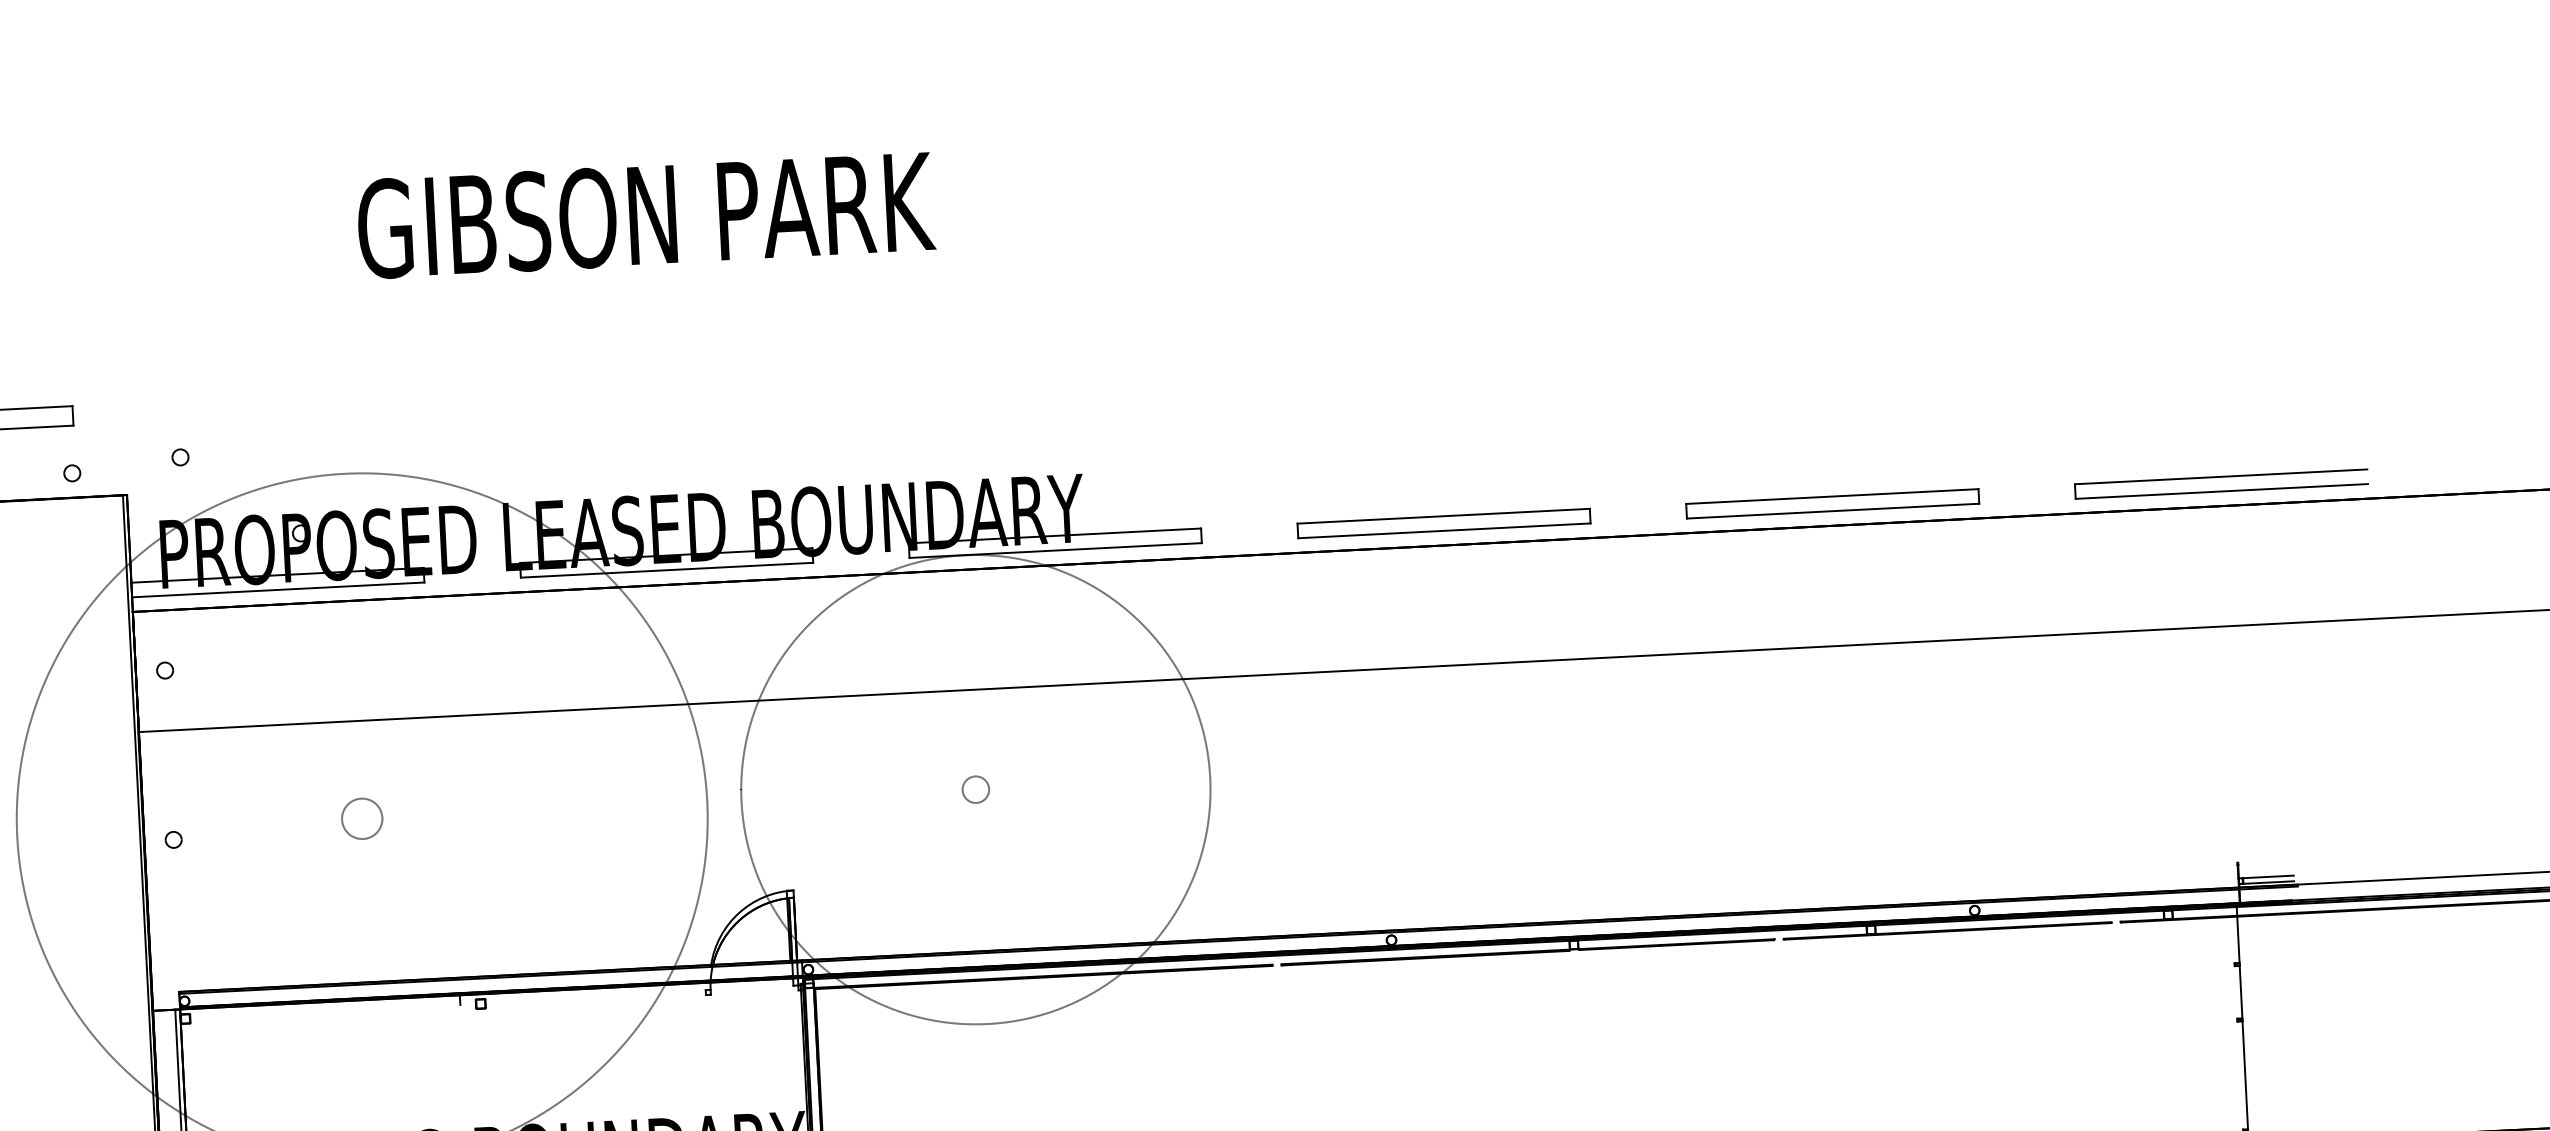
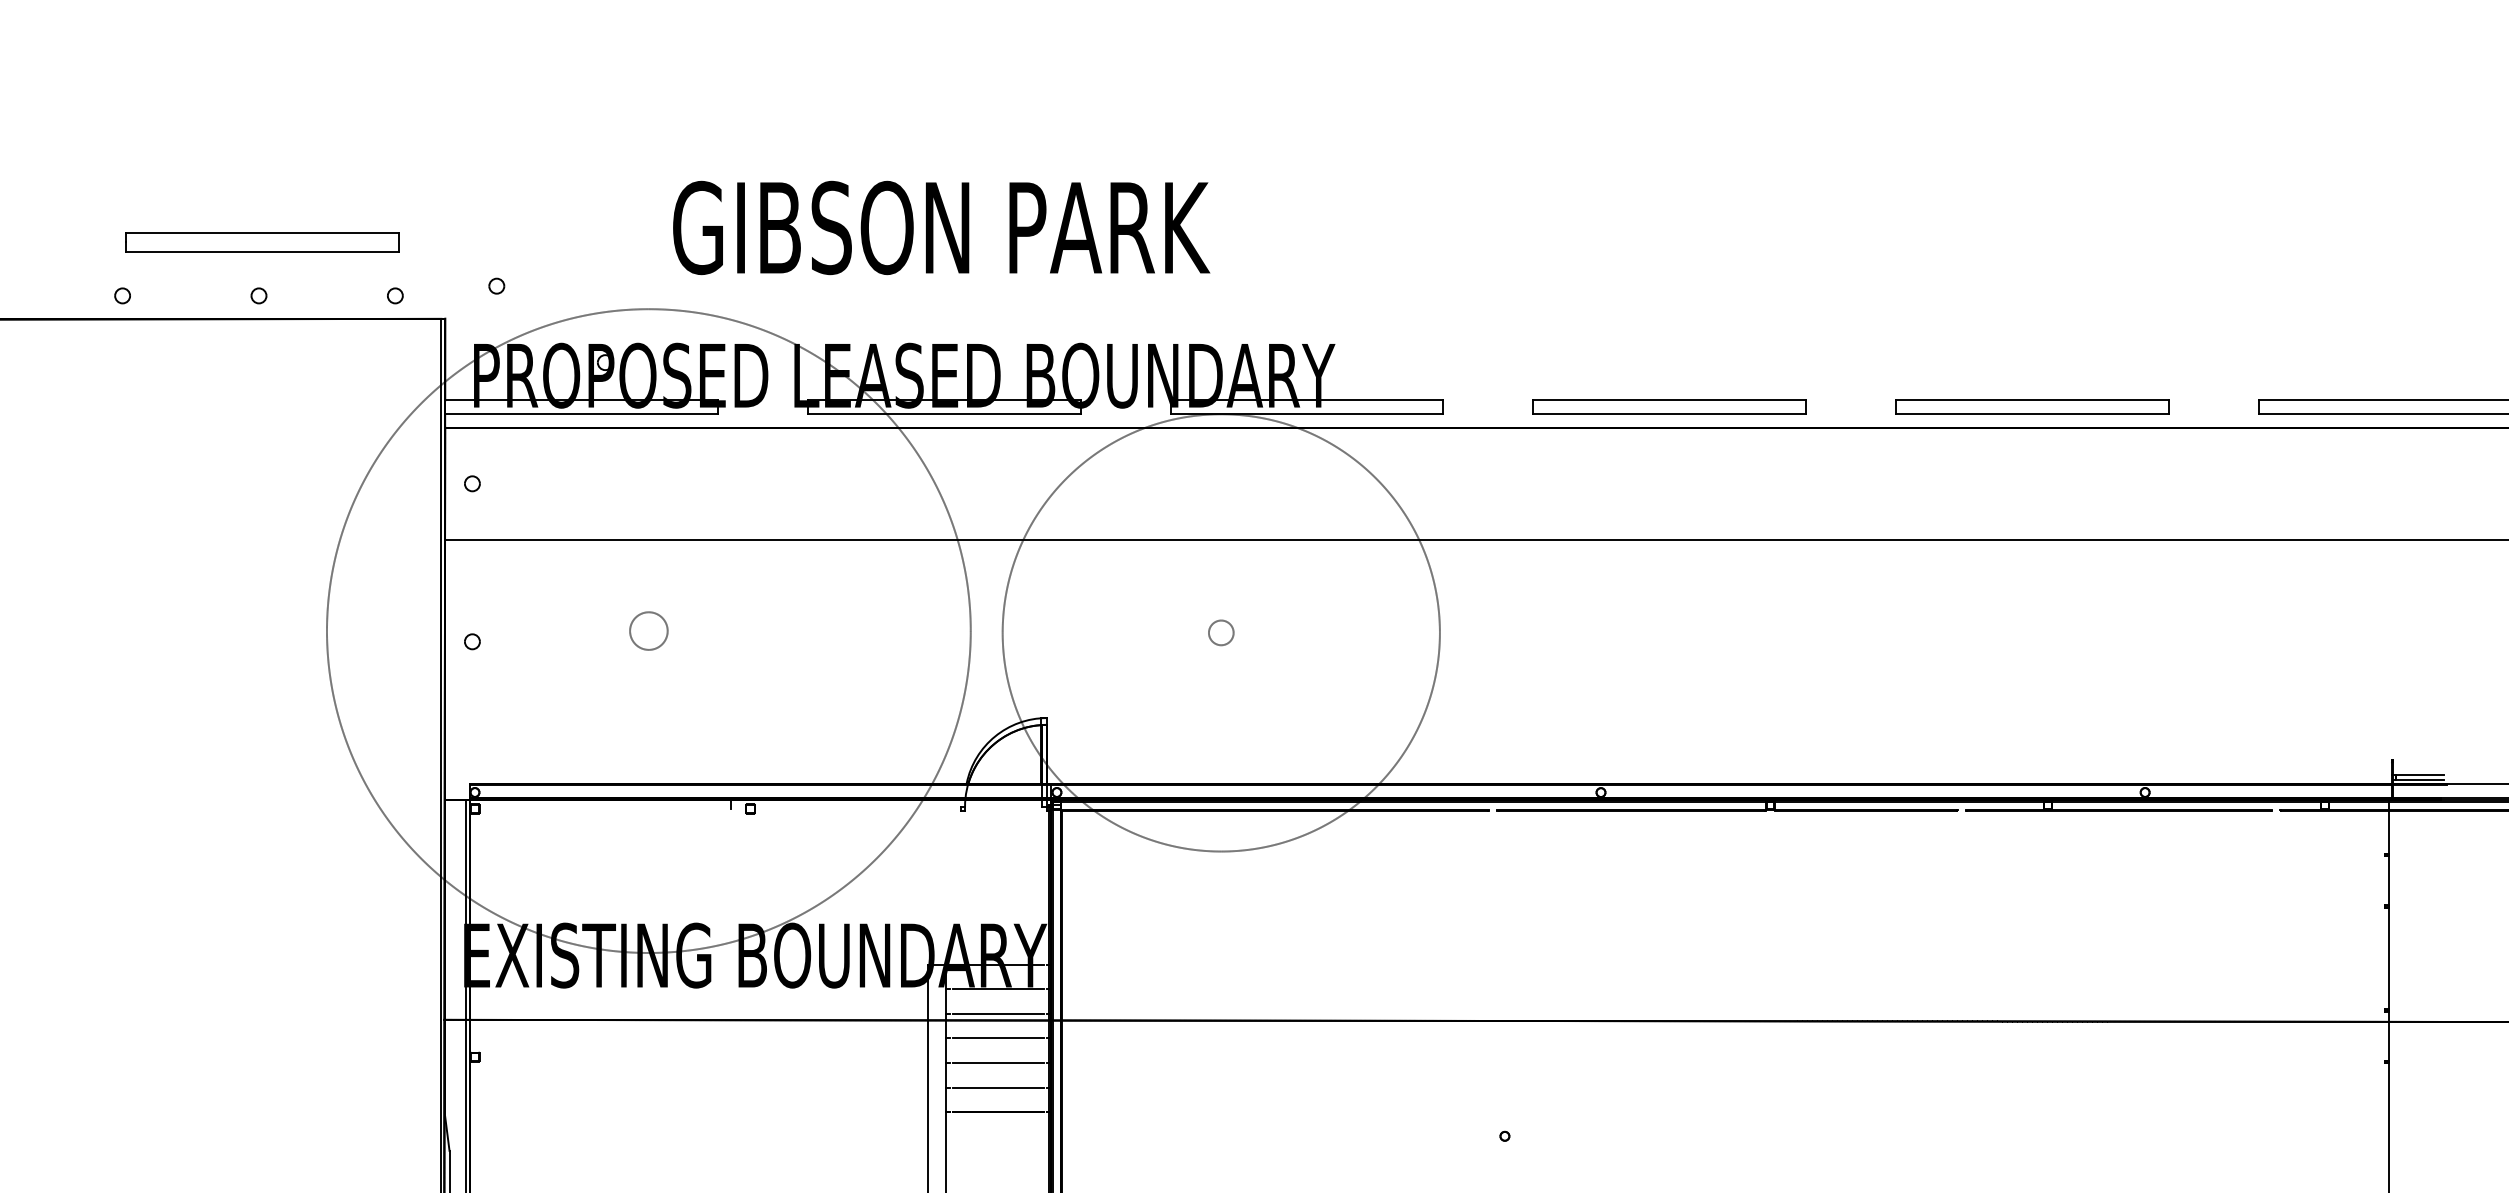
text: (646, 214) -> (941, 227), moved

